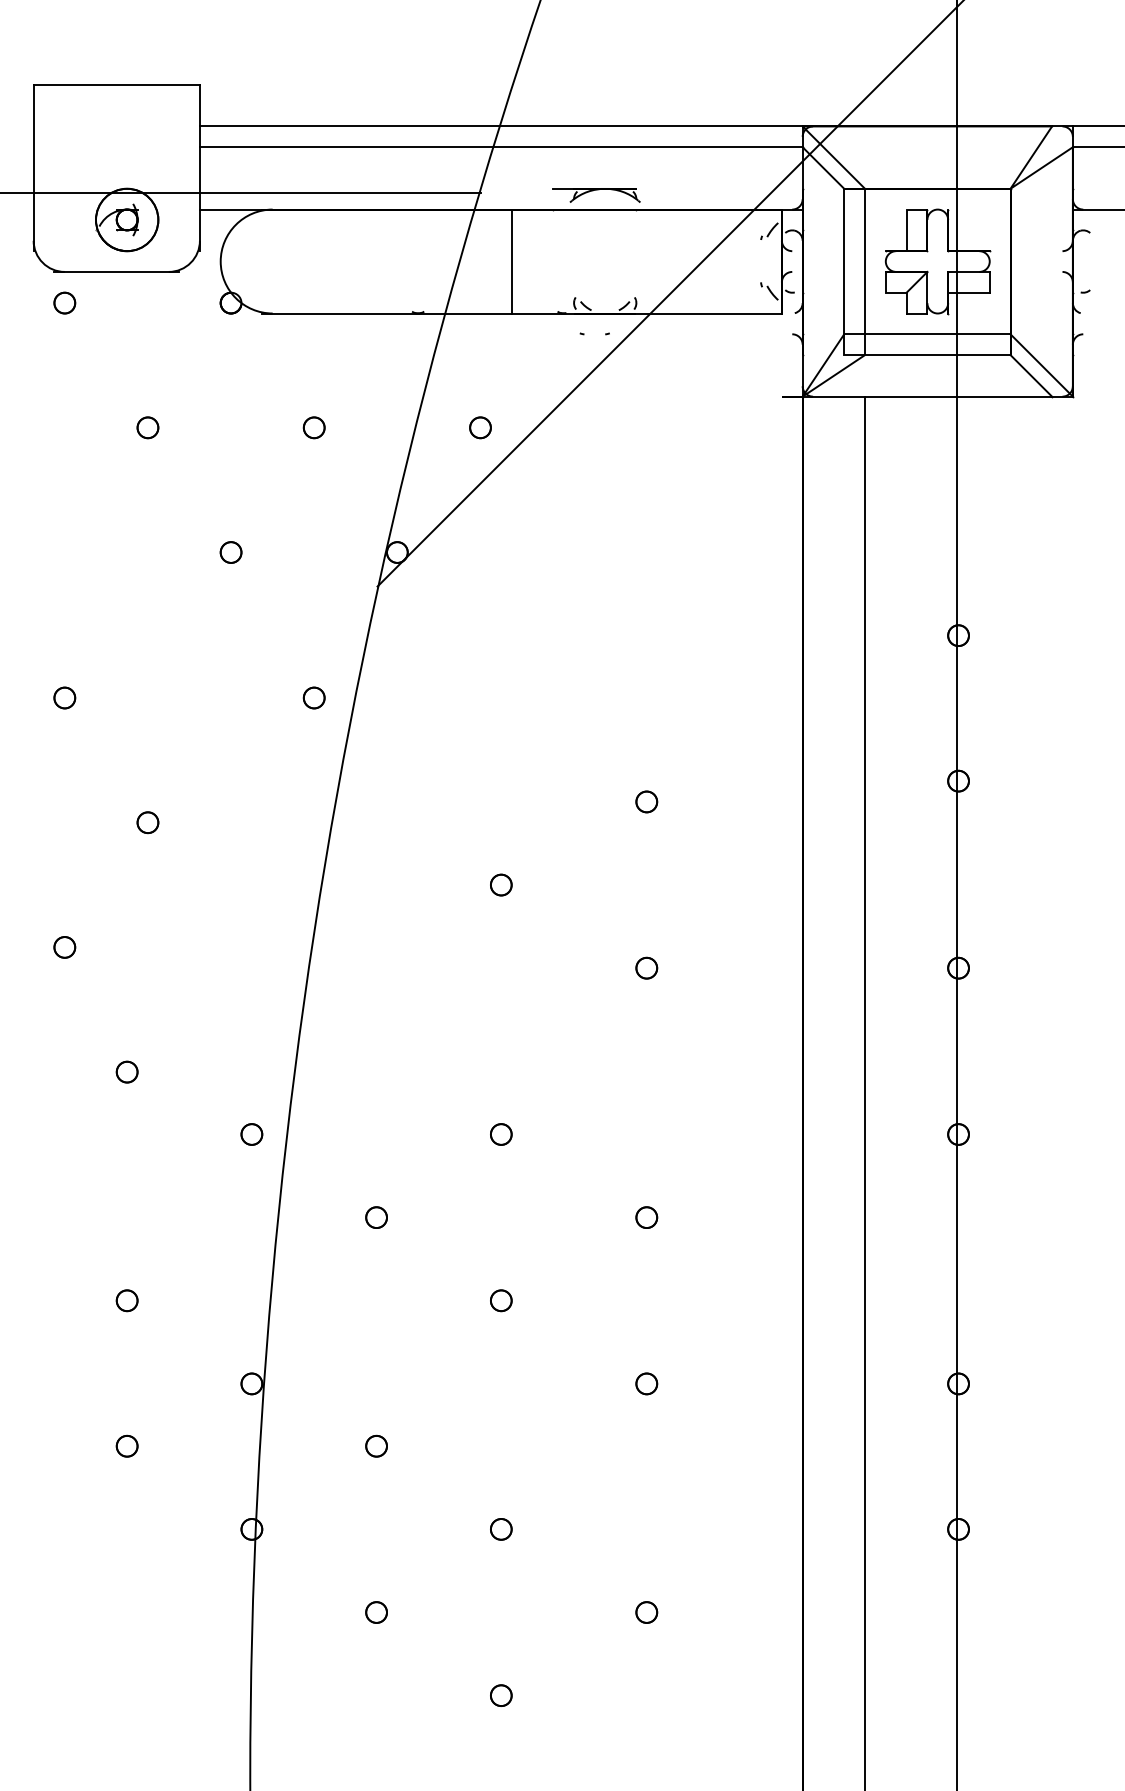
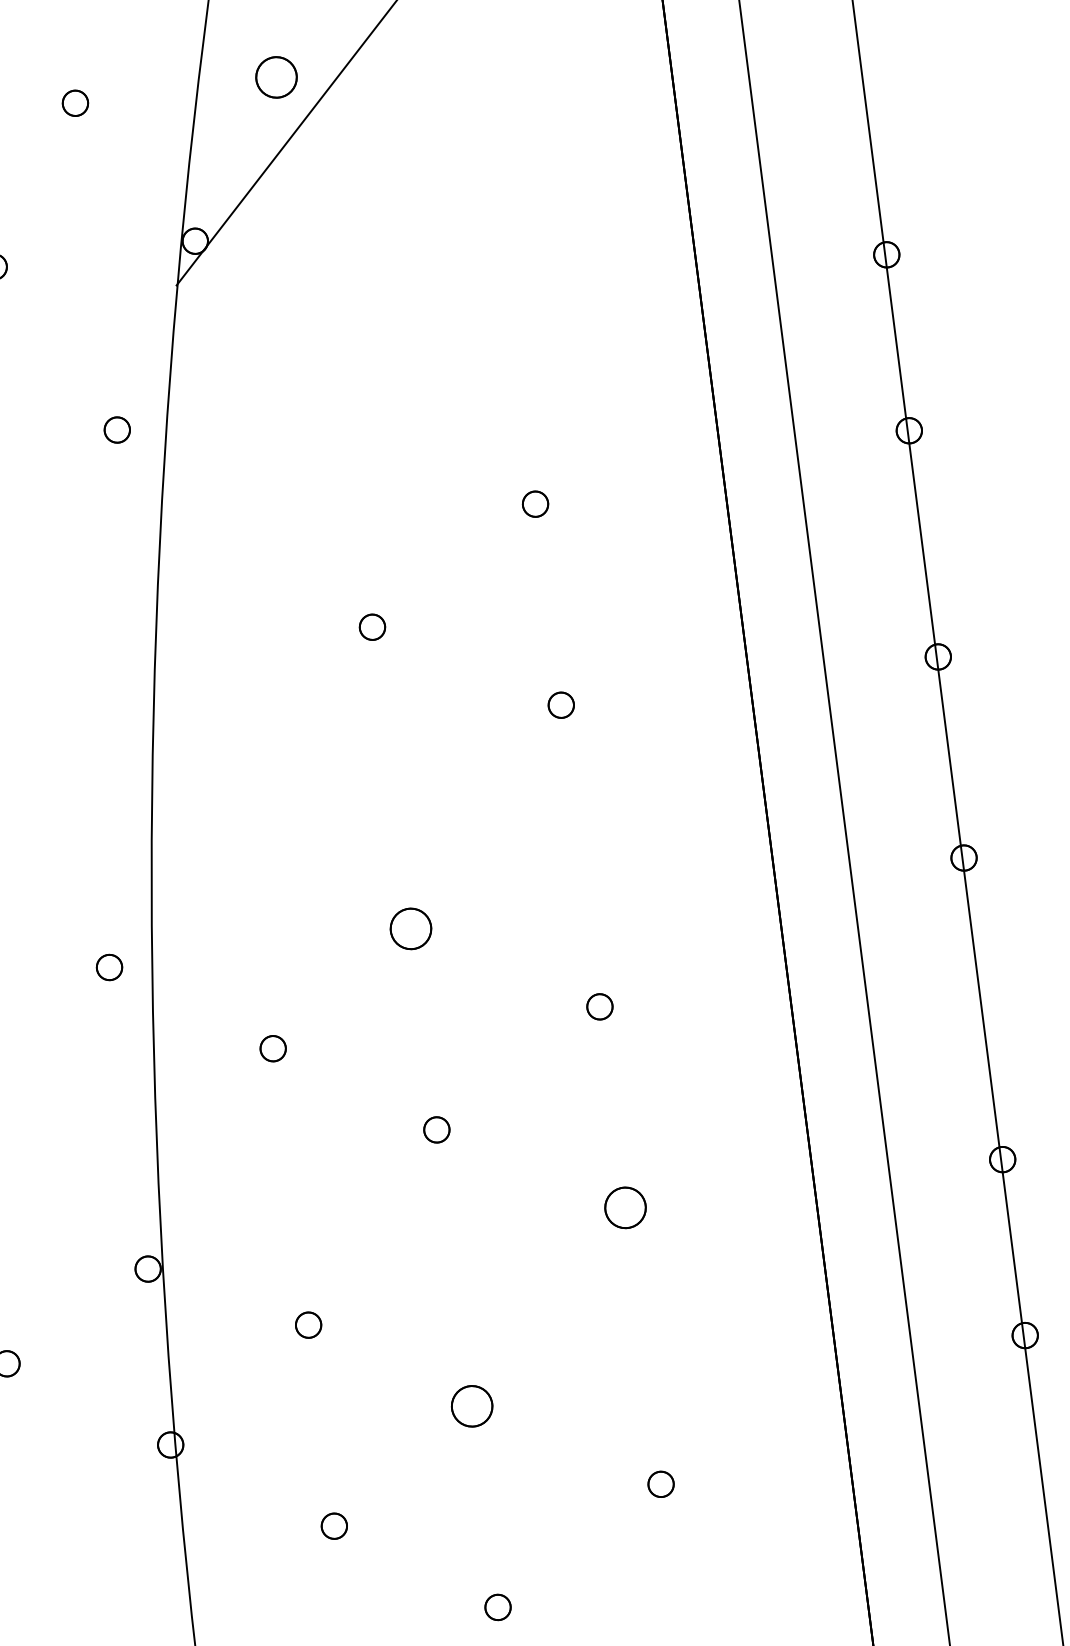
part: (480, 427) -> (276, 77), size x1.6
part: (501, 1134) -> (411, 928), size x1.6
part: (646, 1383) -> (625, 1207), size x1.6
part: (501, 1529) -> (472, 1406), size x1.6

